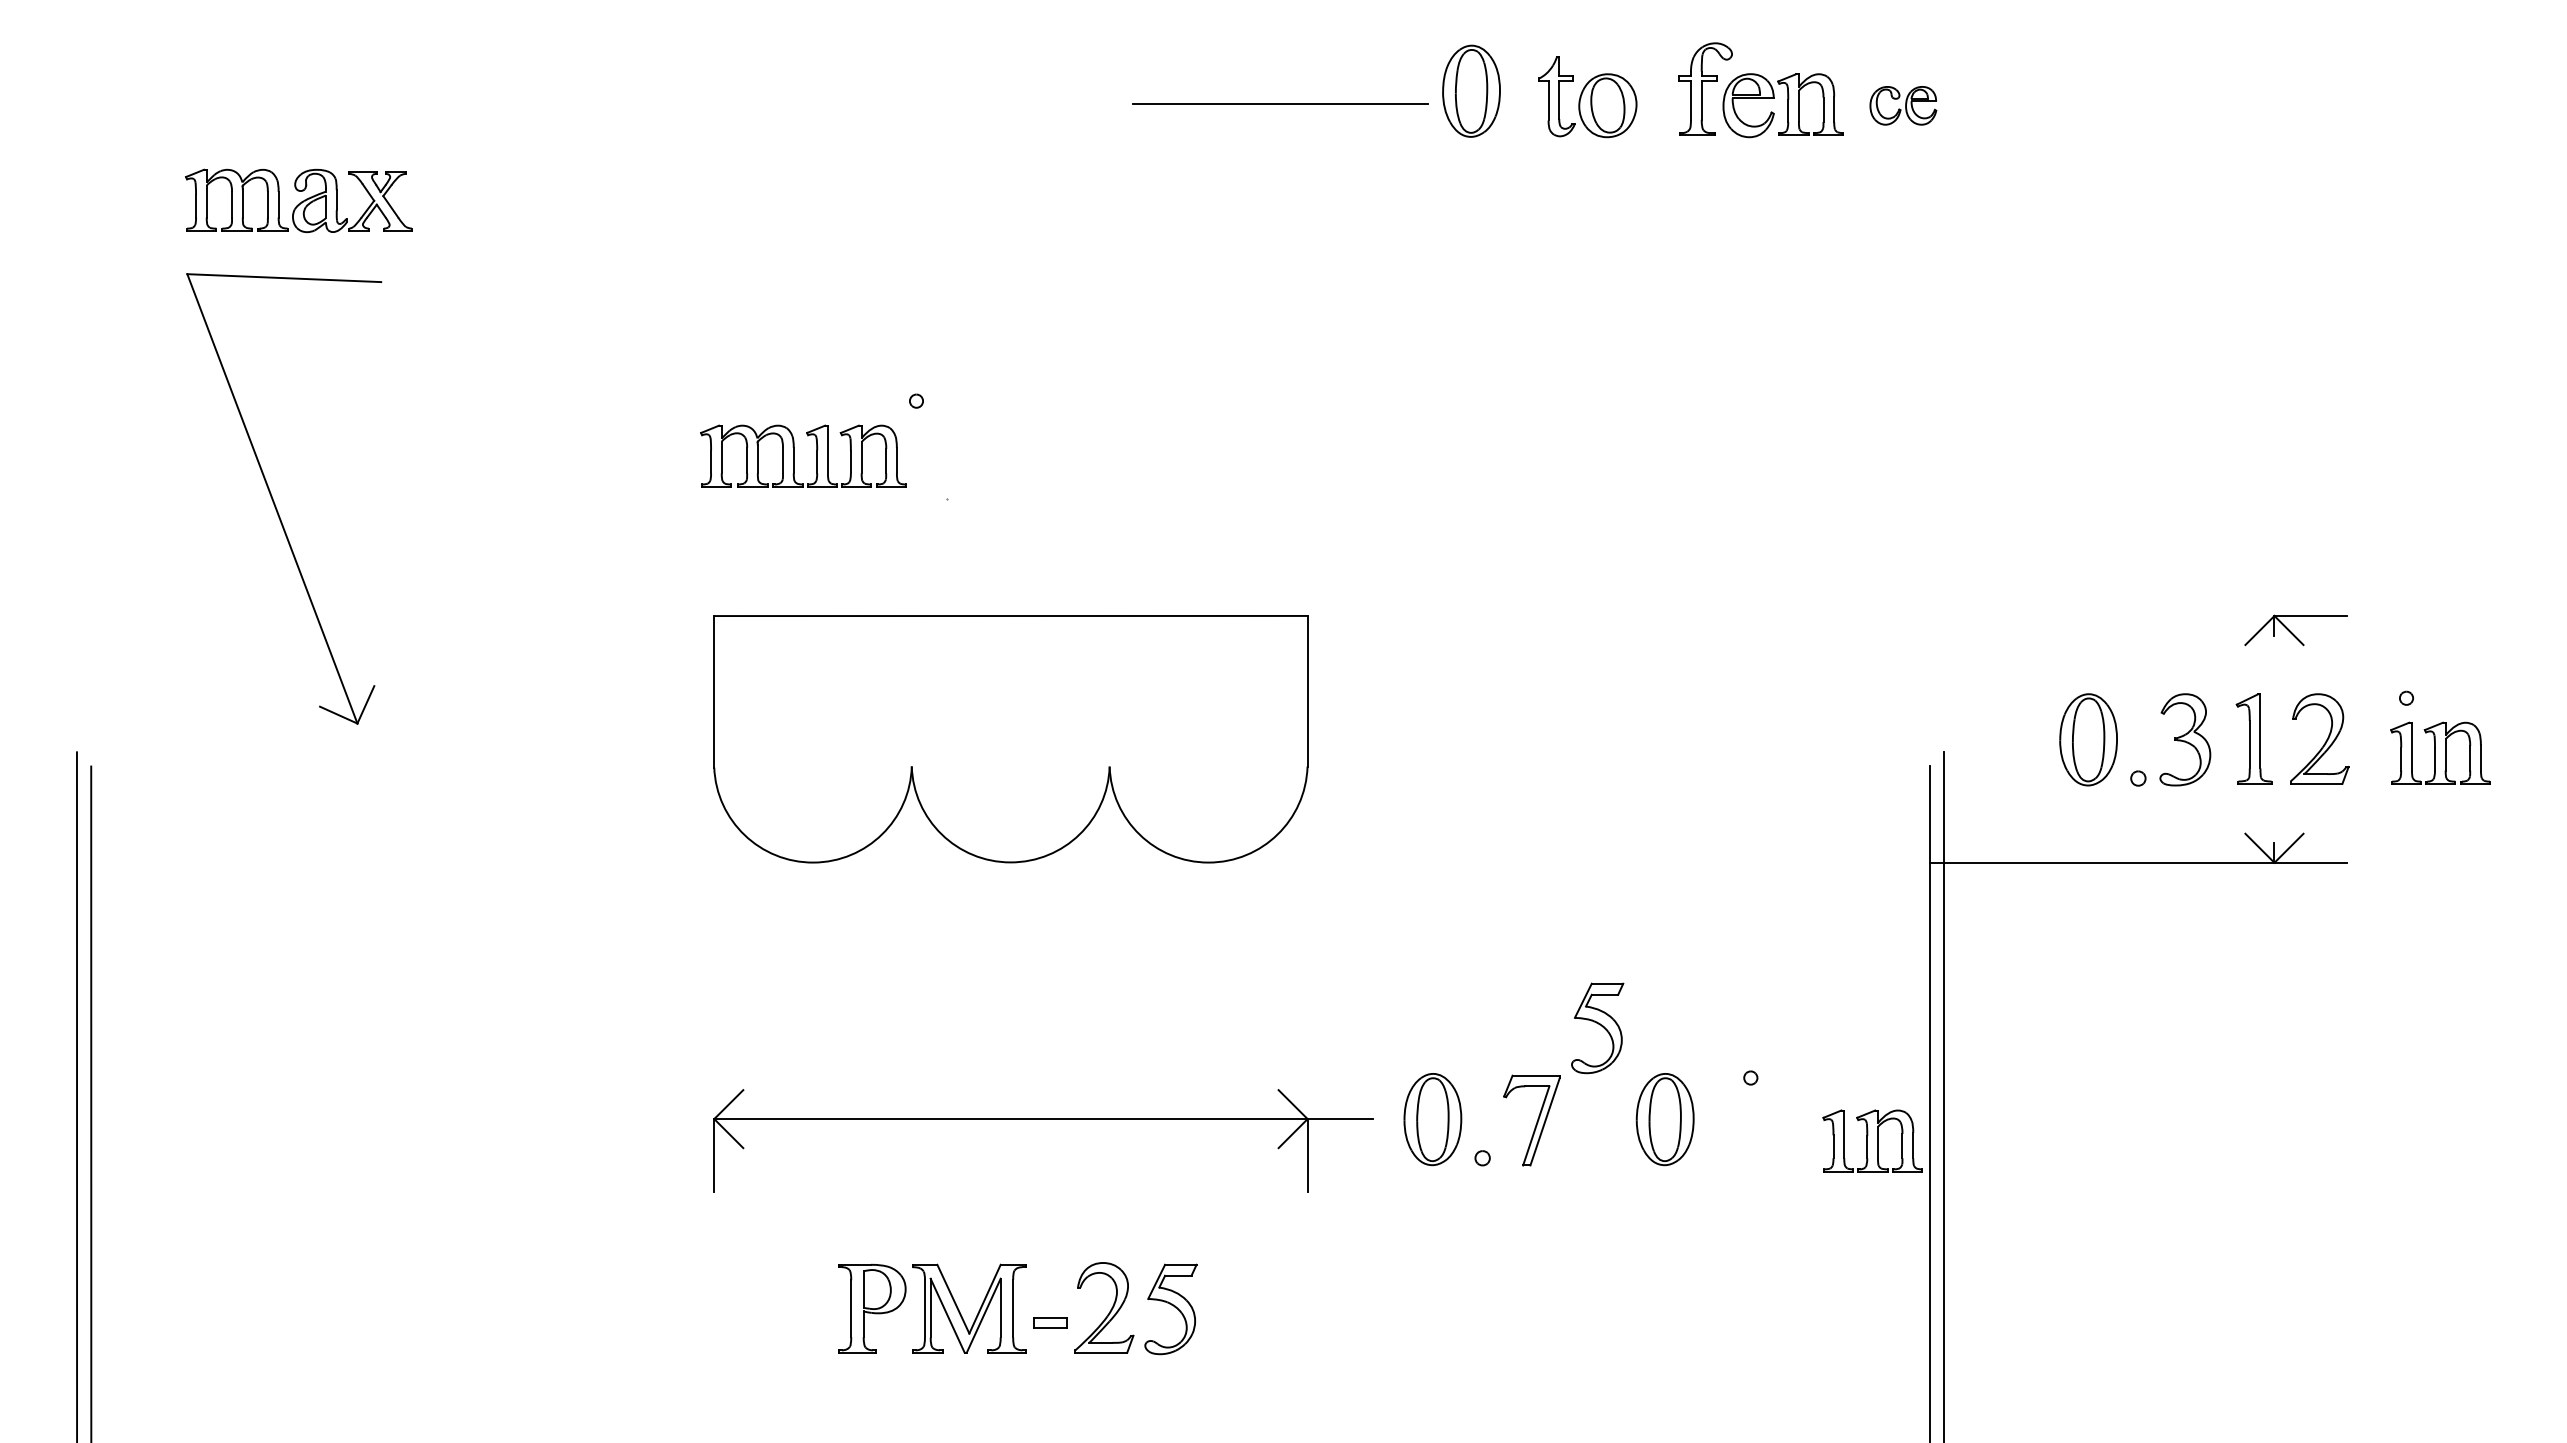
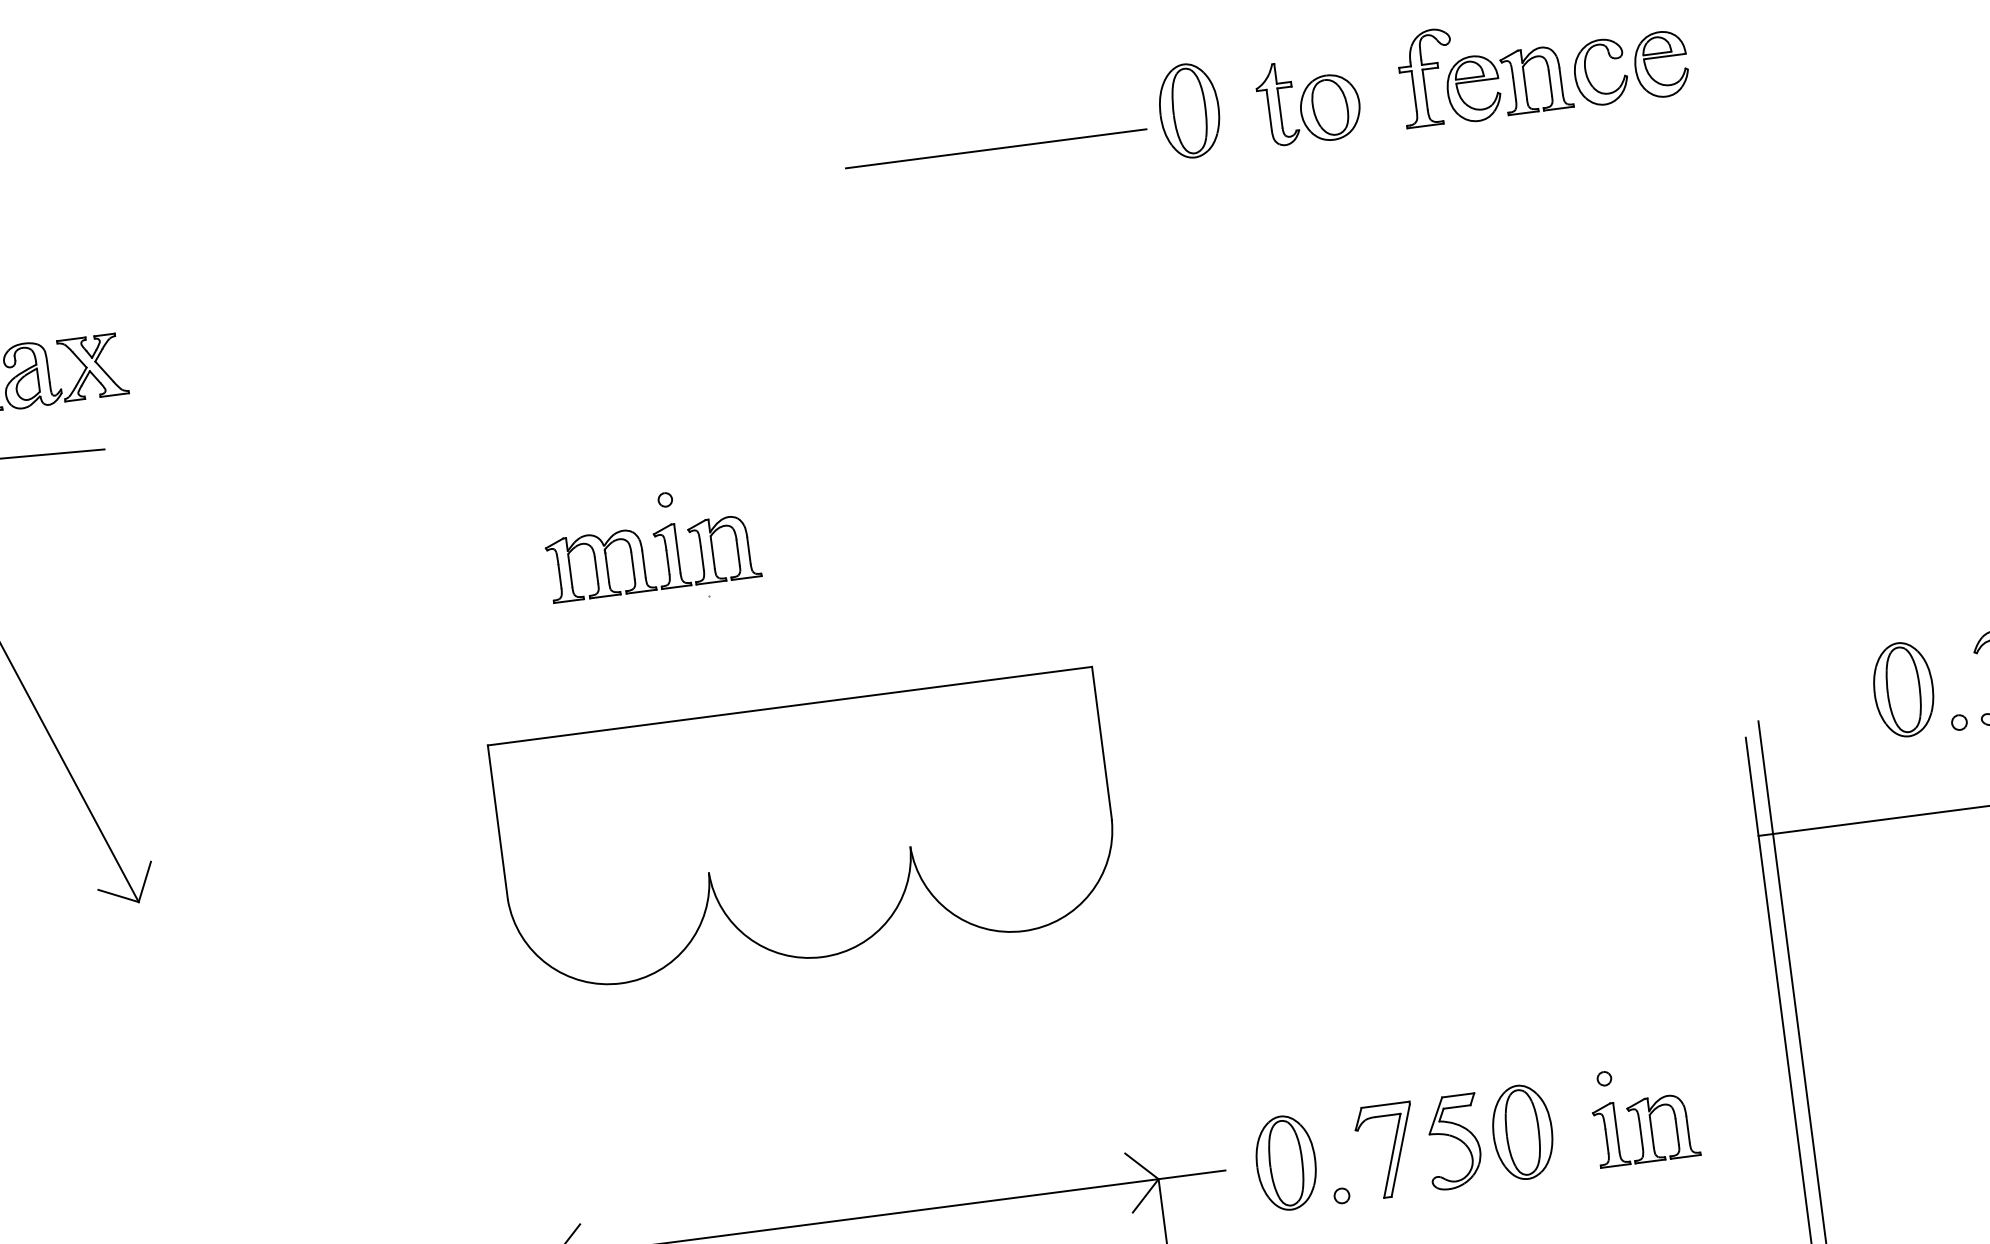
part: (1903, 105) -> (1631, 68), size x1.67
part: (794, 455) -> (644, 558), moved
part: (1597, 1028) -> (1453, 1142), moved
part: (1872, 1140) -> (1645, 1129), moved

